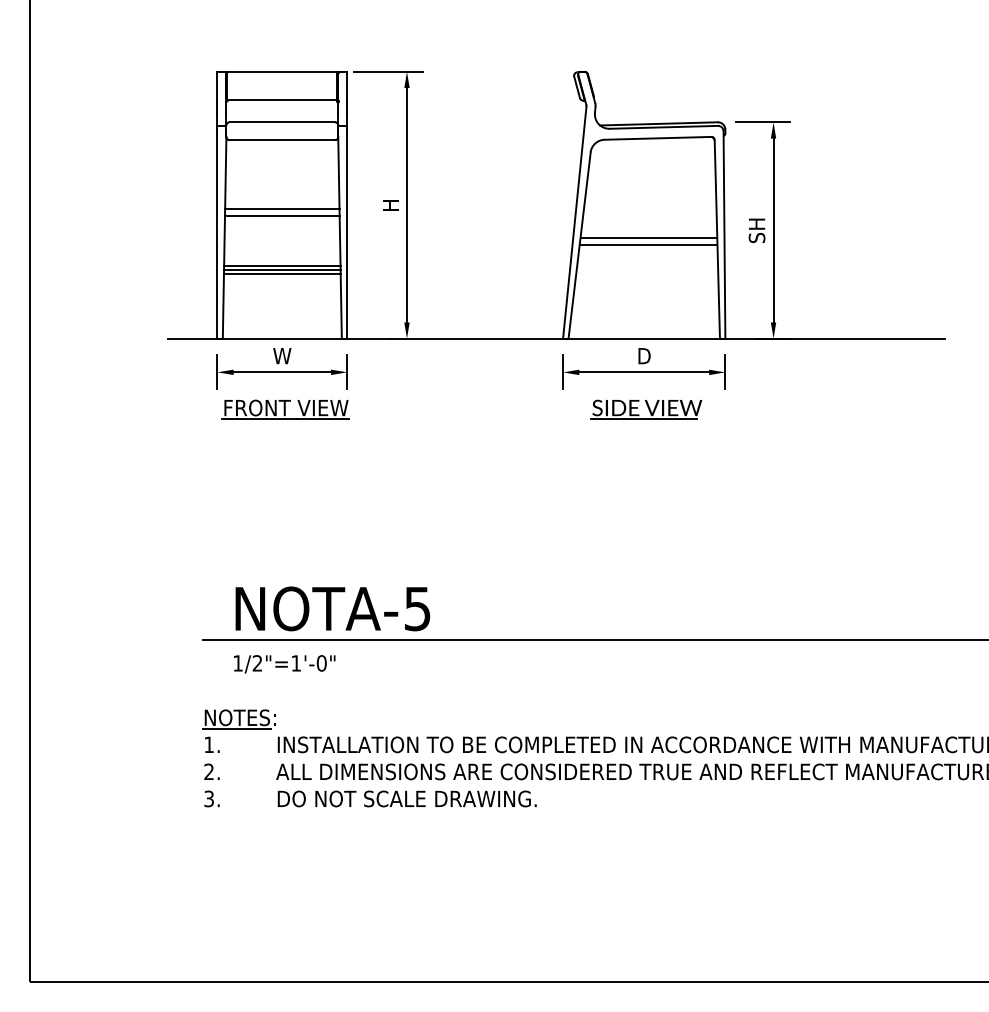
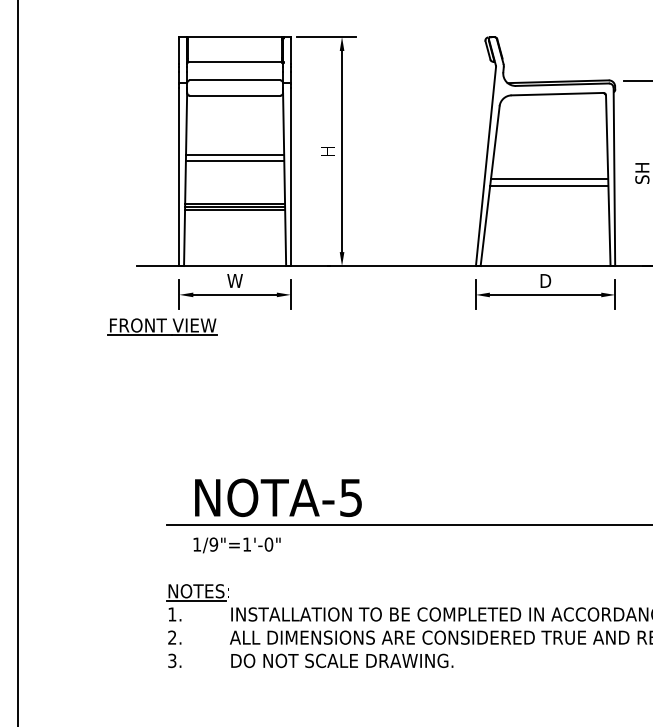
part: (285, 409) -> (162, 326), moved
part: (646, 409) -> (547, 326), removed
text: (257, 663) -> (213, 544), 1/2"=1'-0" -> 1/9"=1'-0"

